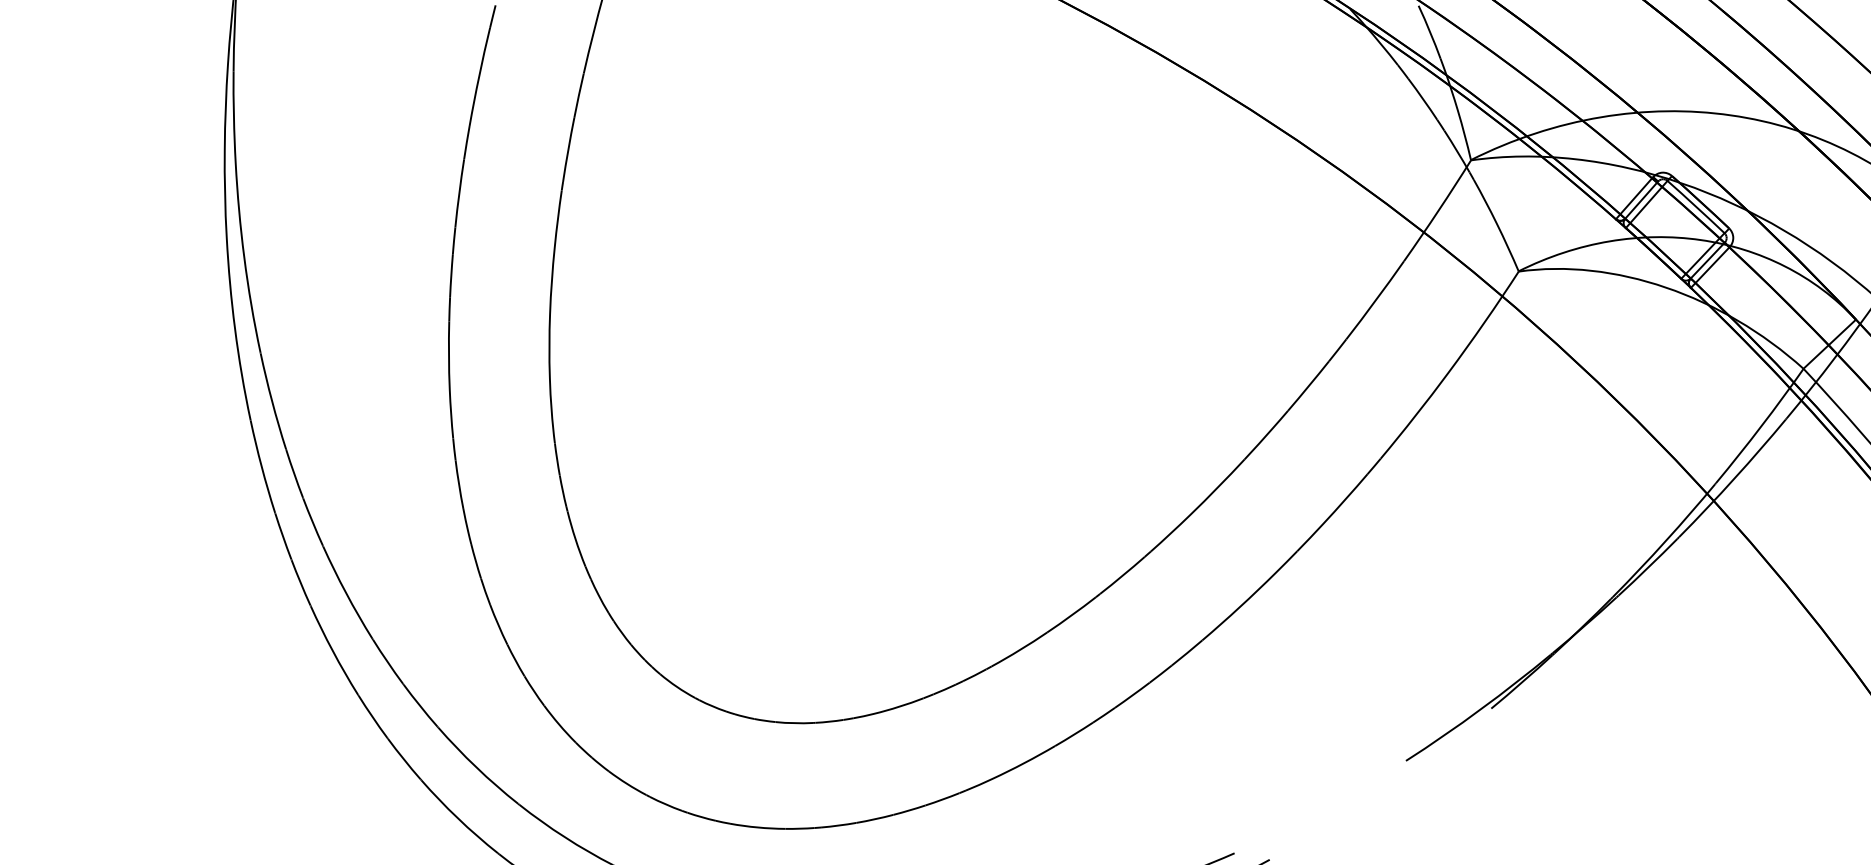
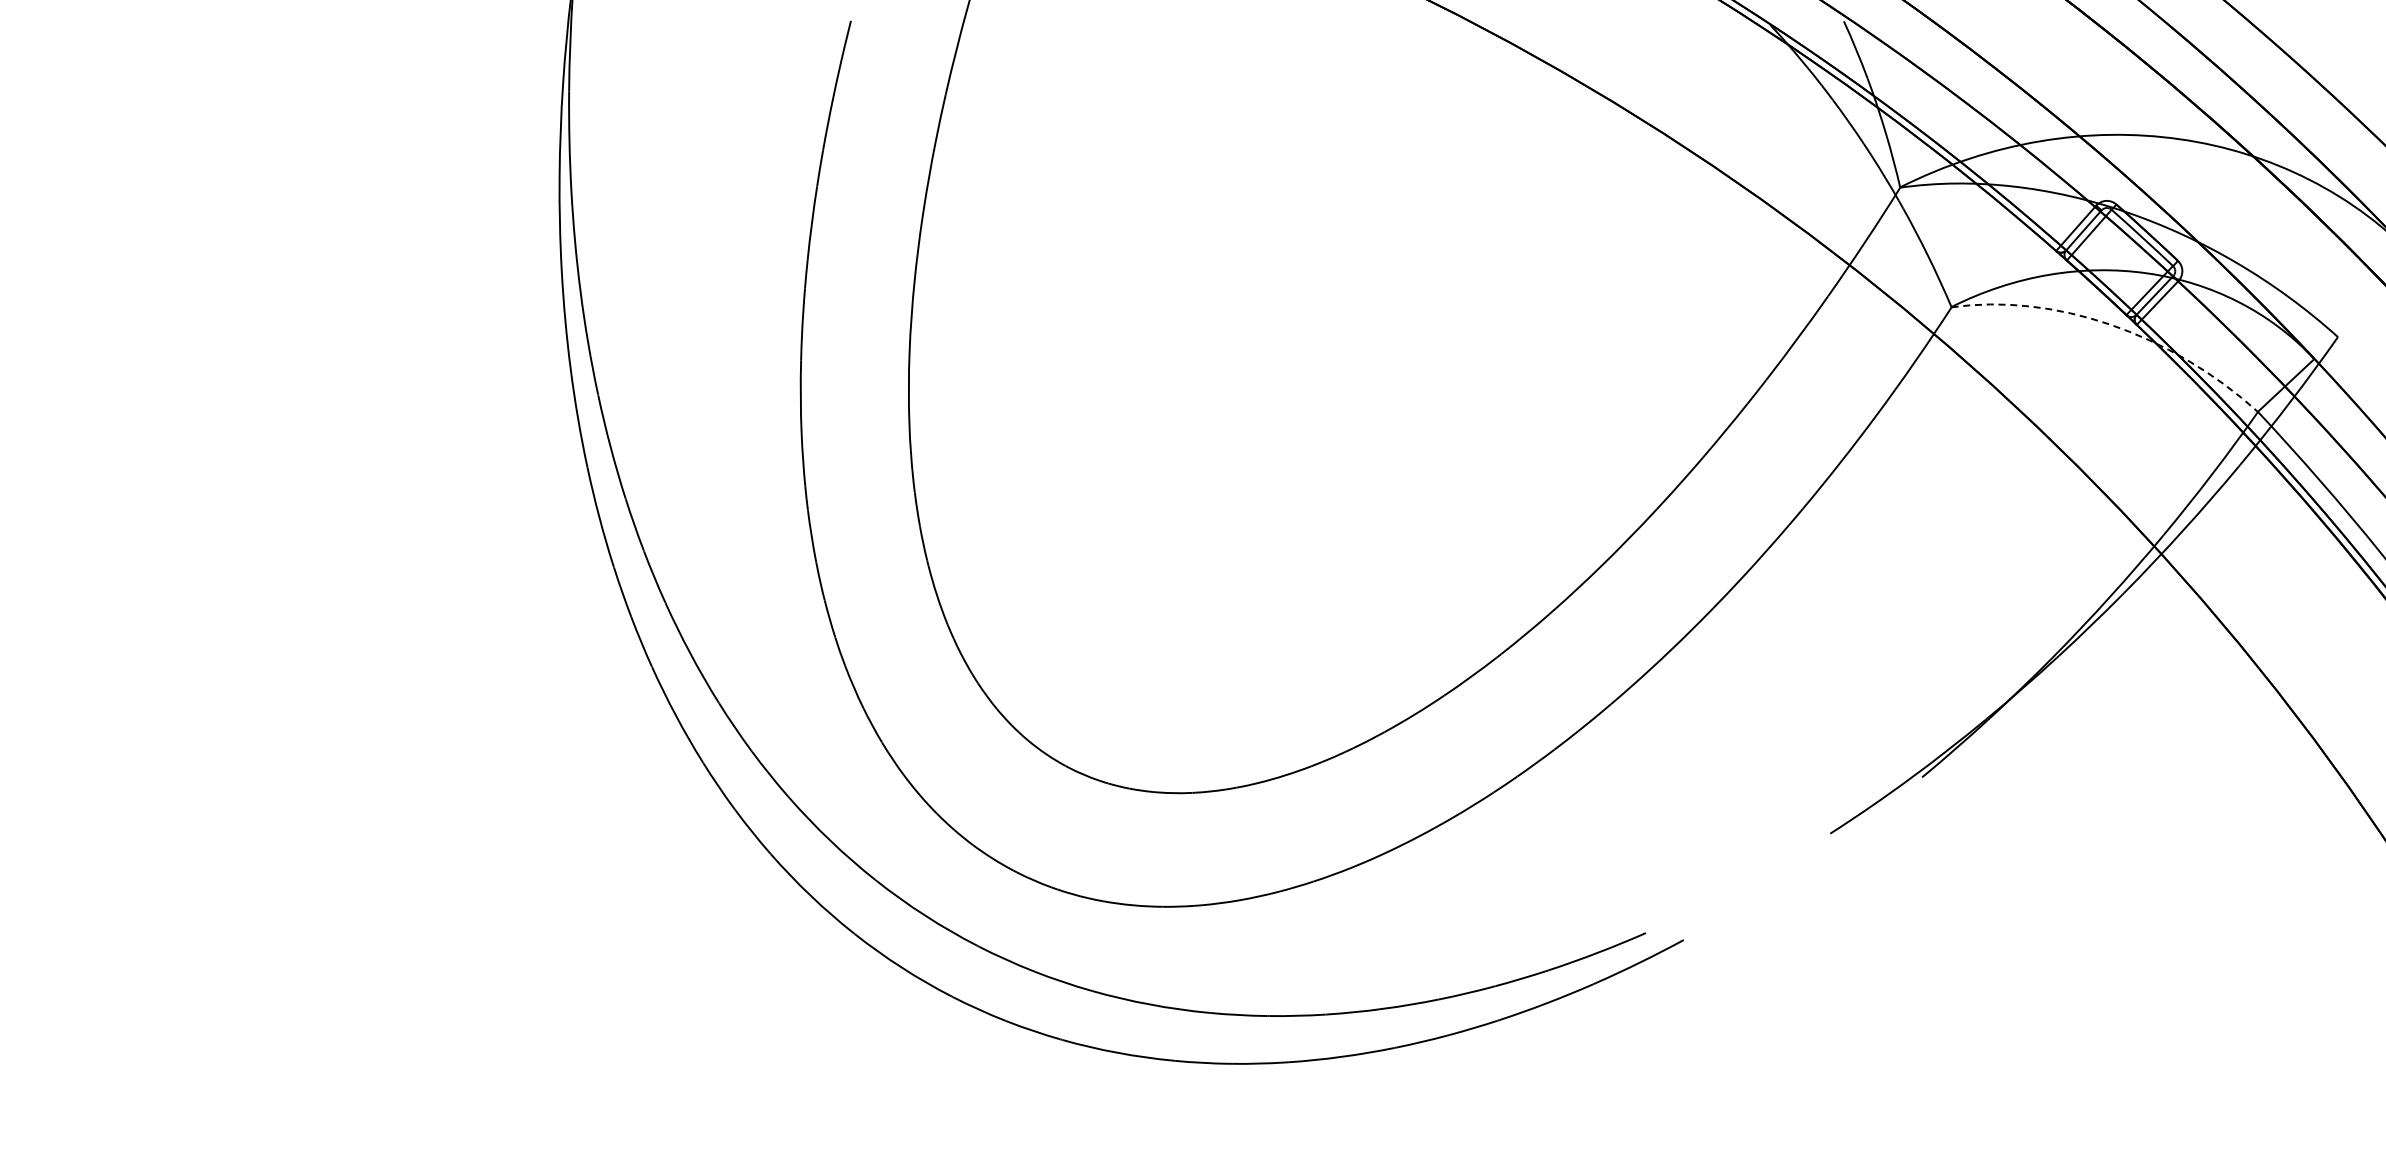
arc: (1672, 289) -> (2116, 326), solid -> dashed

